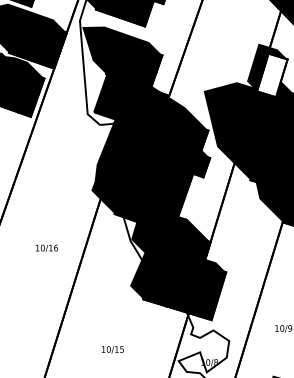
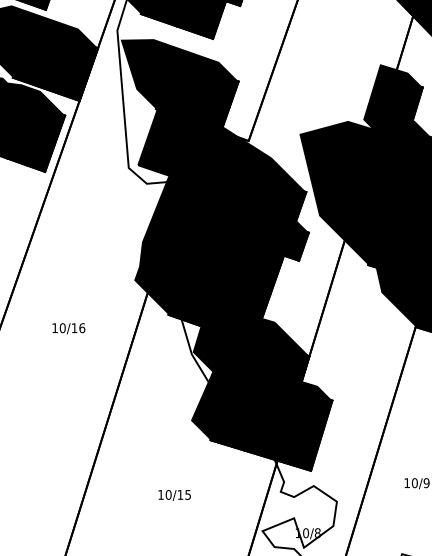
fill: (272, 75) -> (400, 111), added
text: (47, 248) -> (69, 328), moved
text: (112, 349) -> (174, 494), moved

